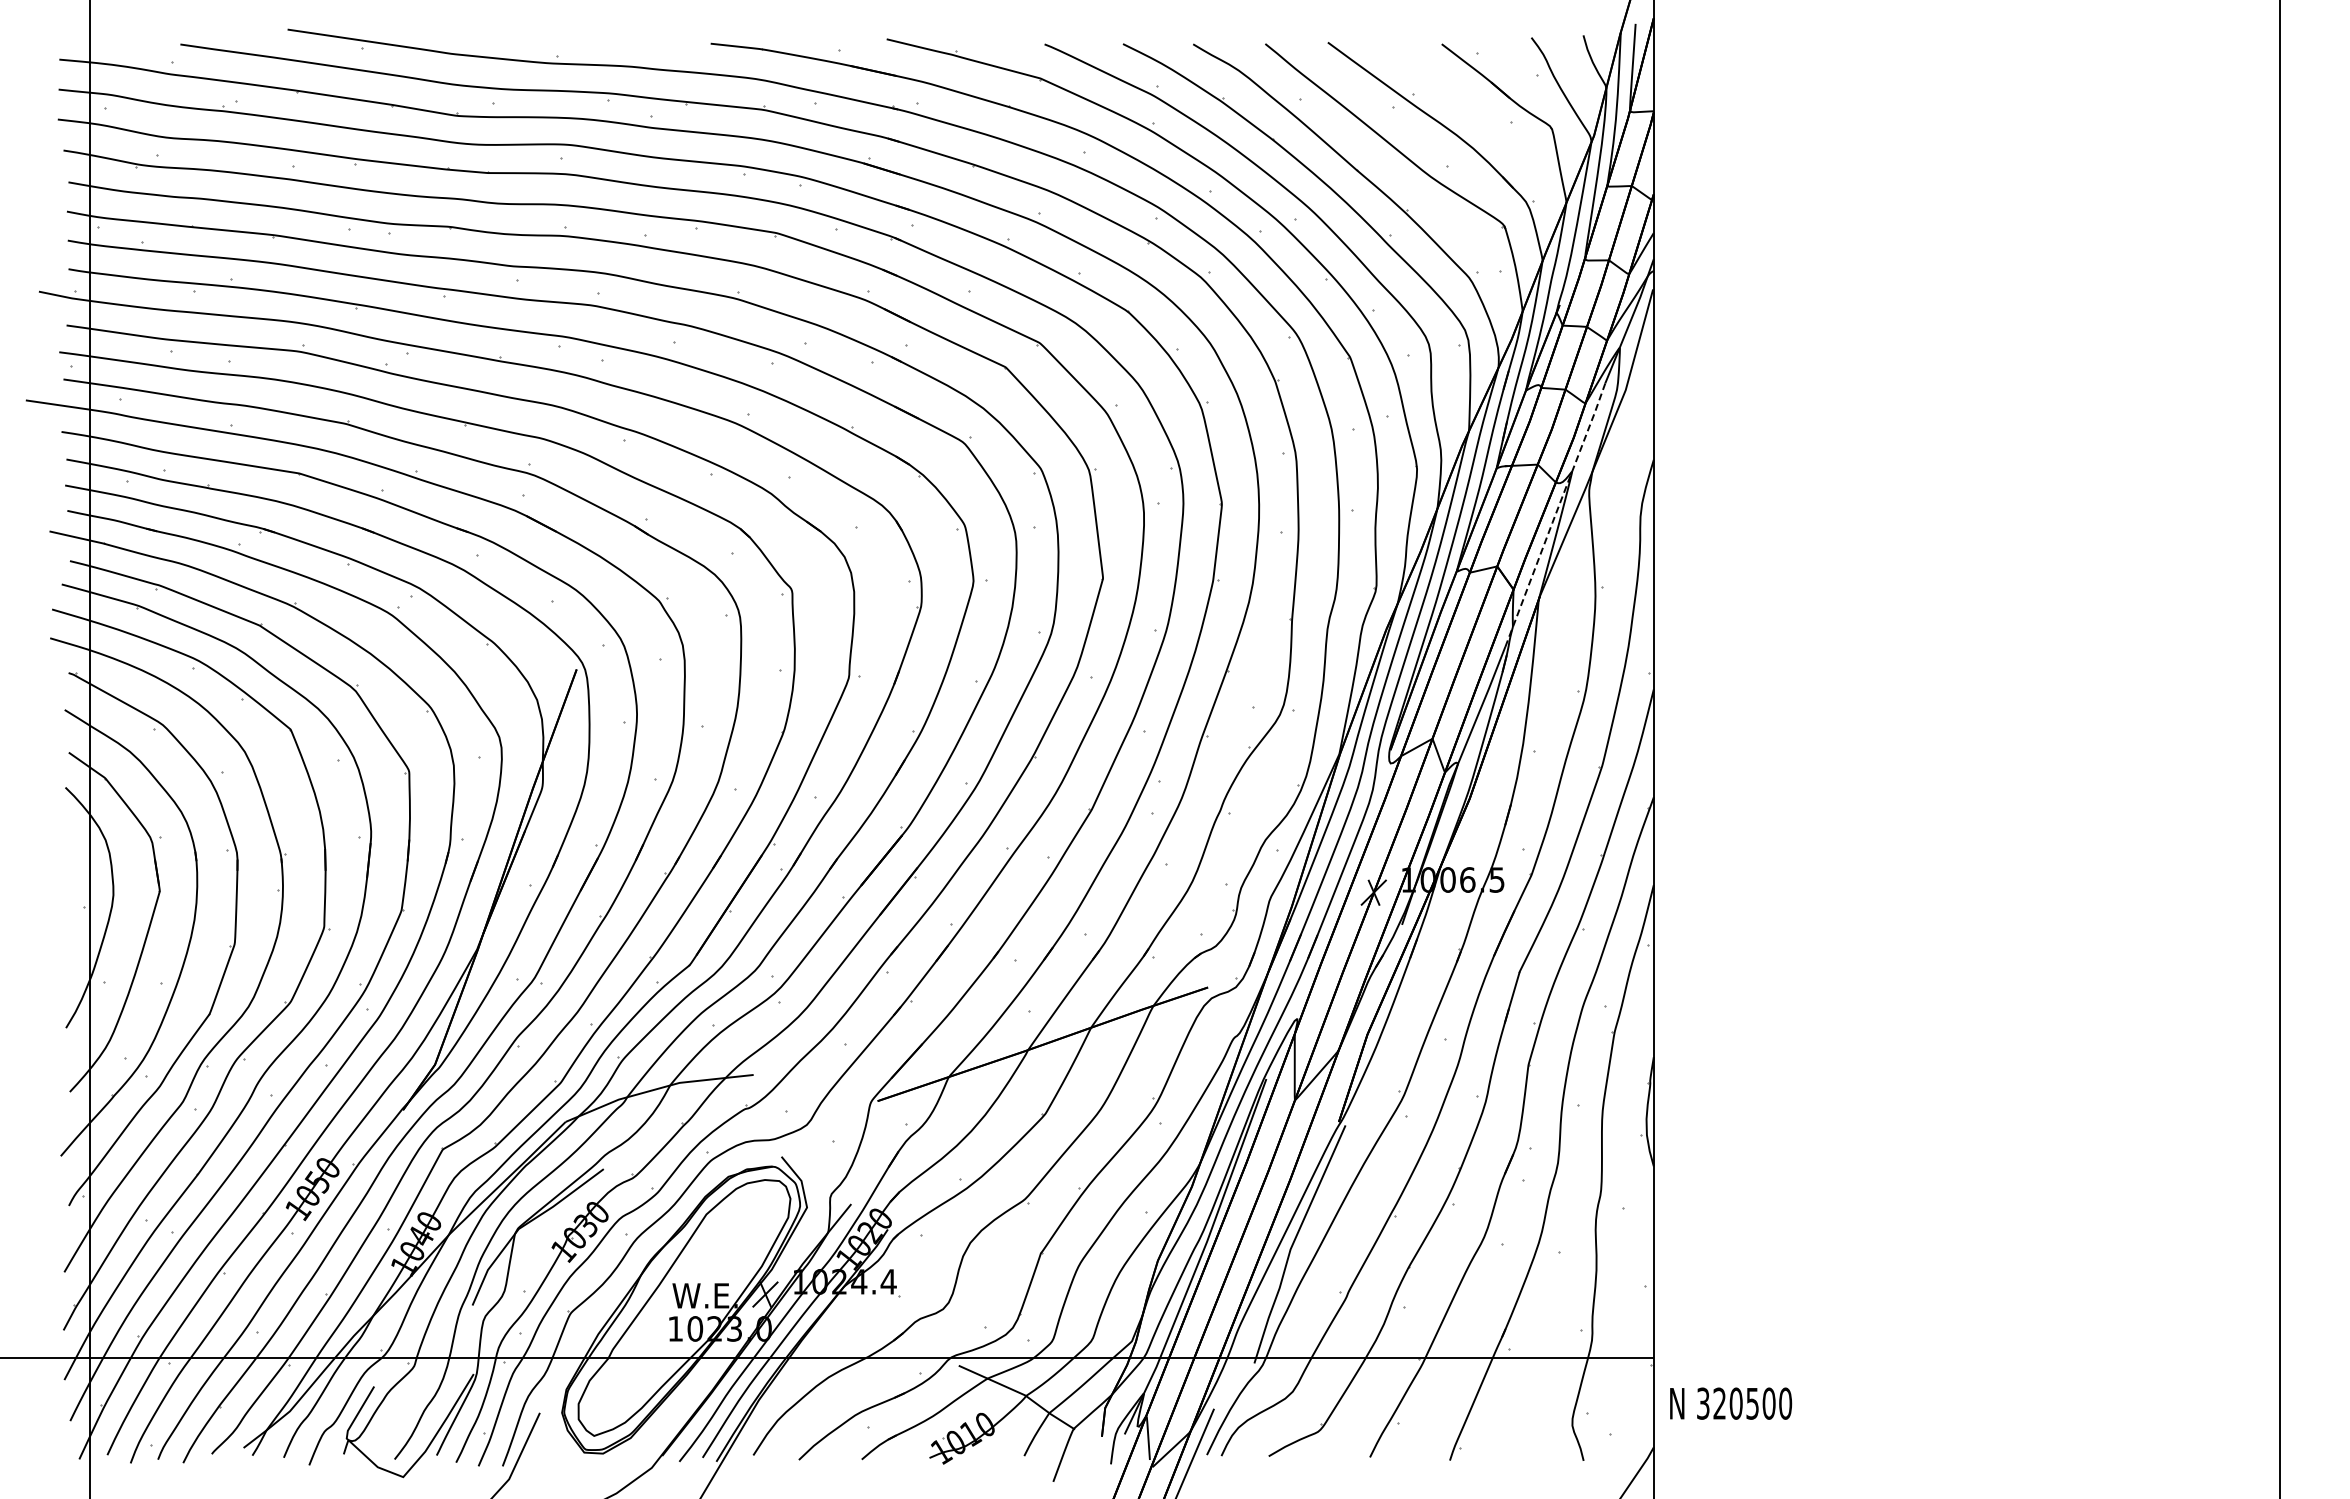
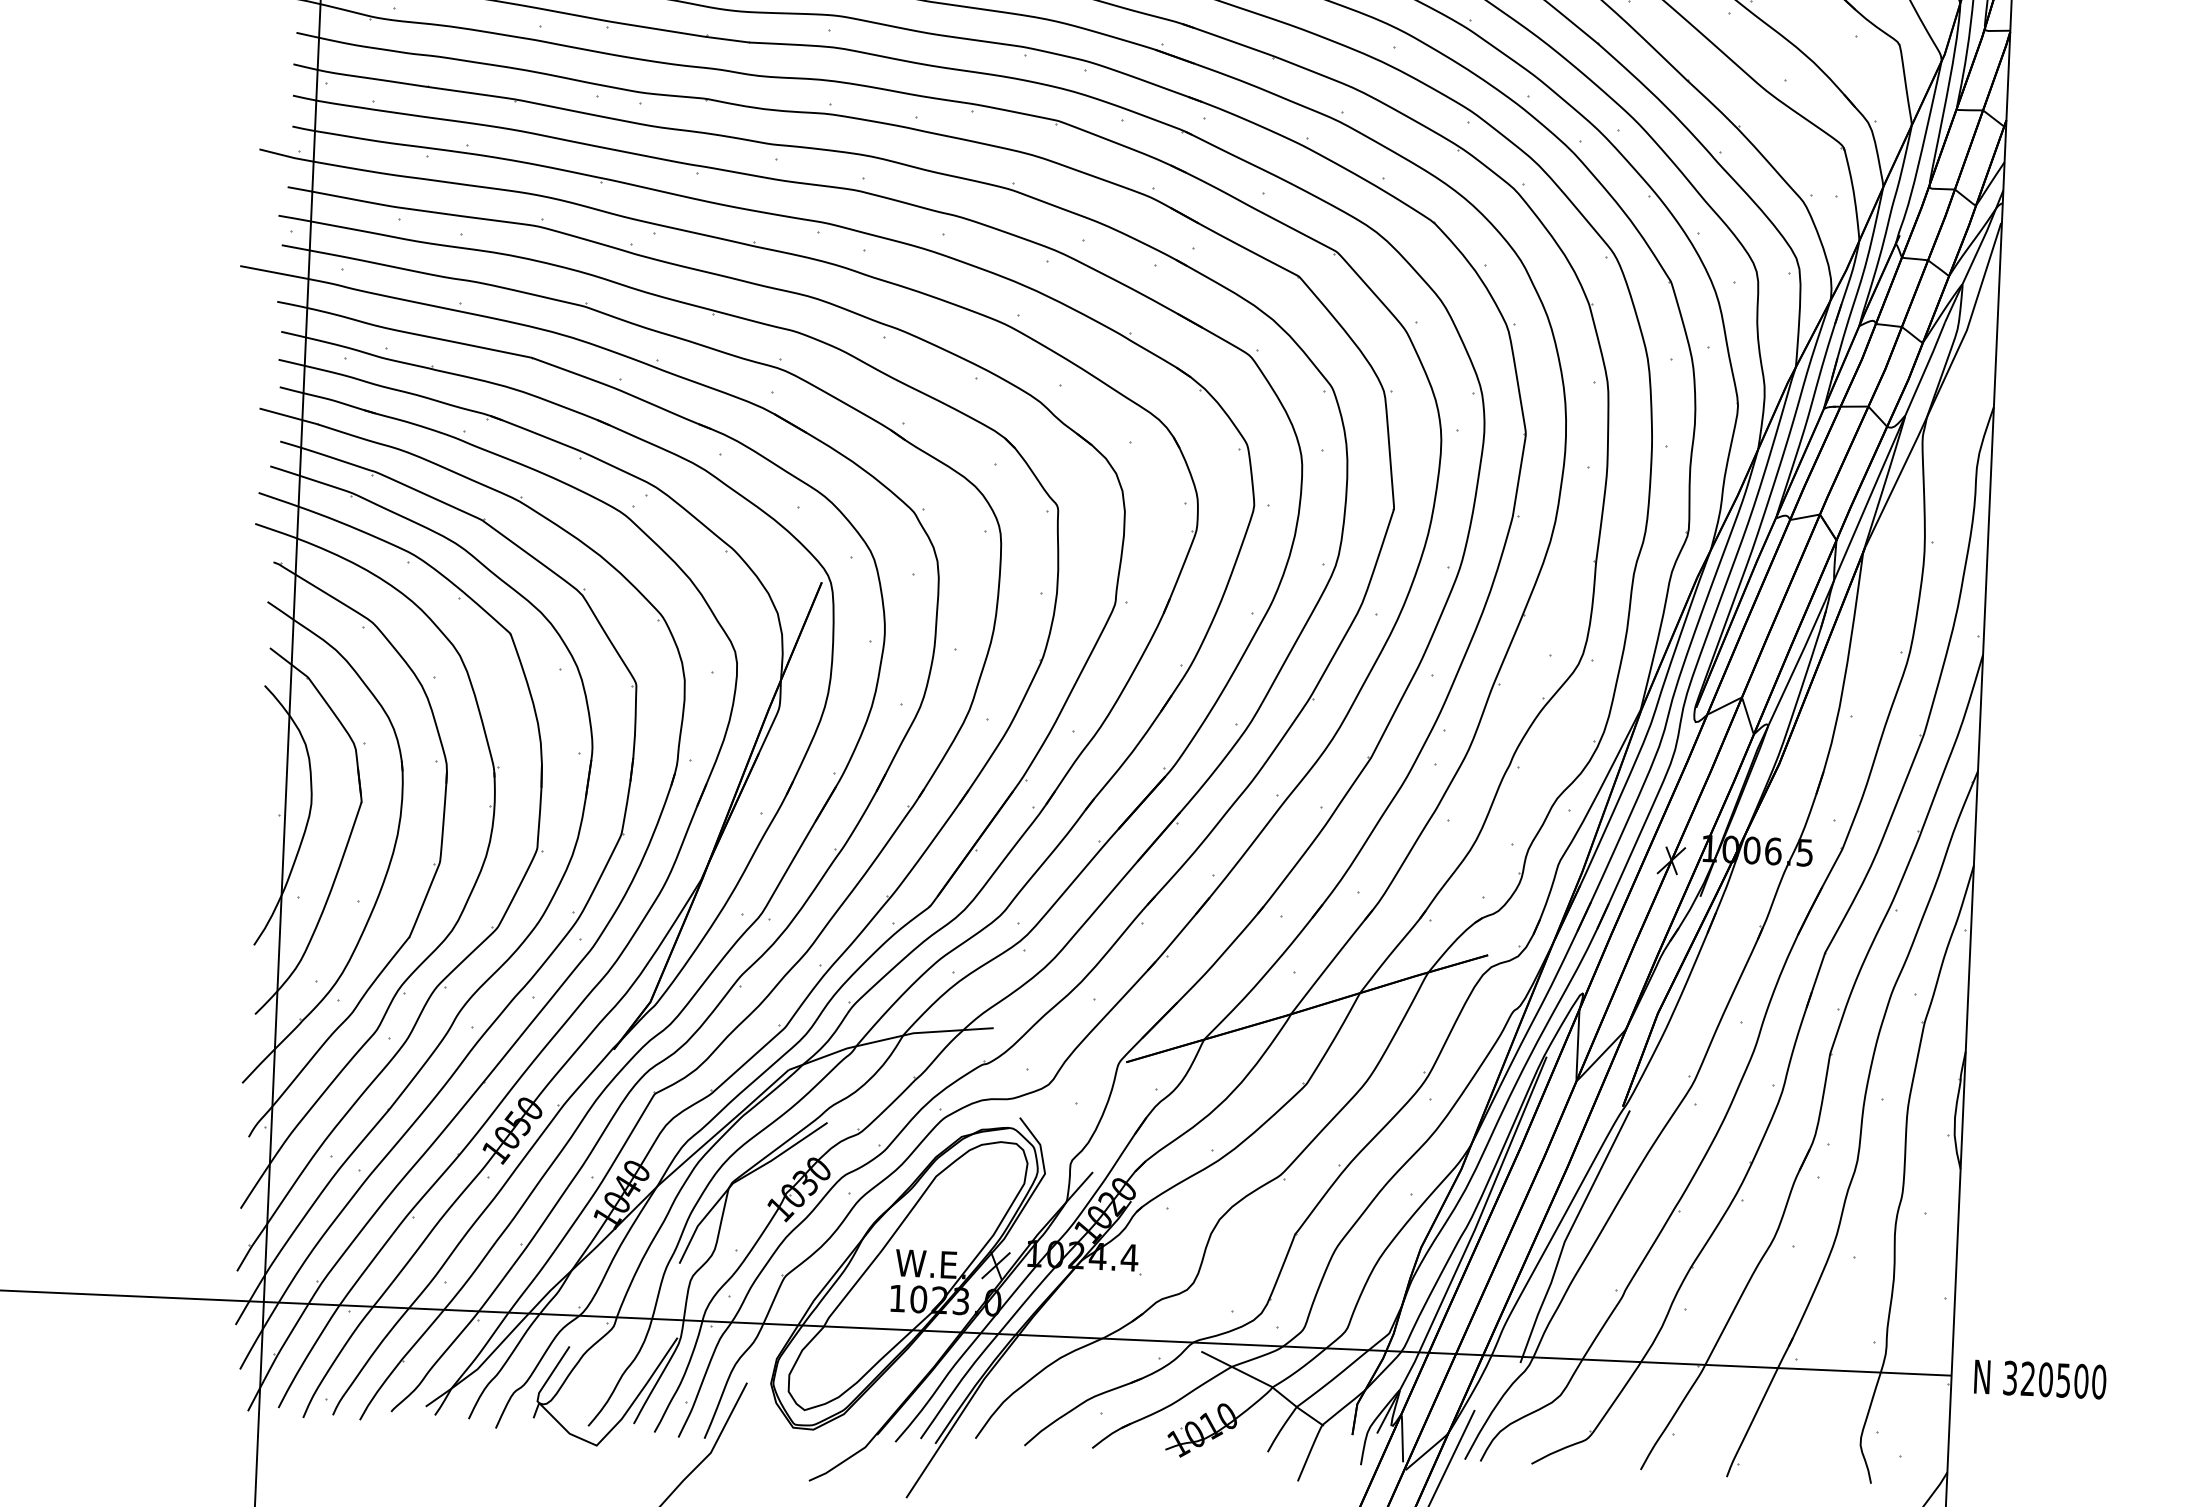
line: (1555, 514) -> (1885, 461), dashed -> solid
text: (1731, 1403) -> (2040, 1379), moved

